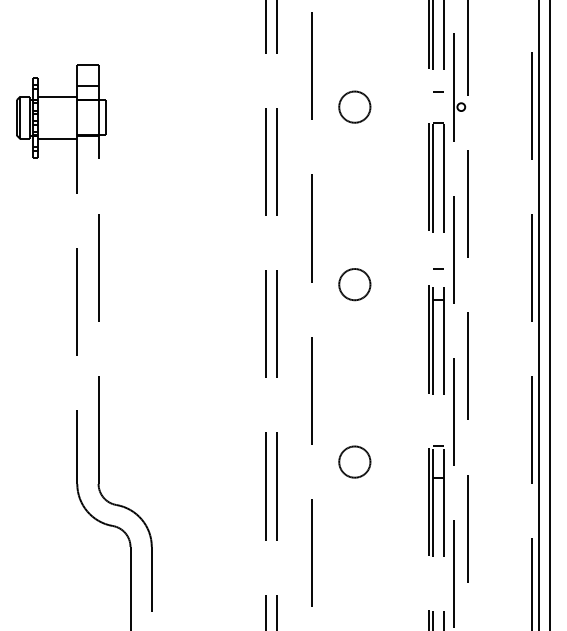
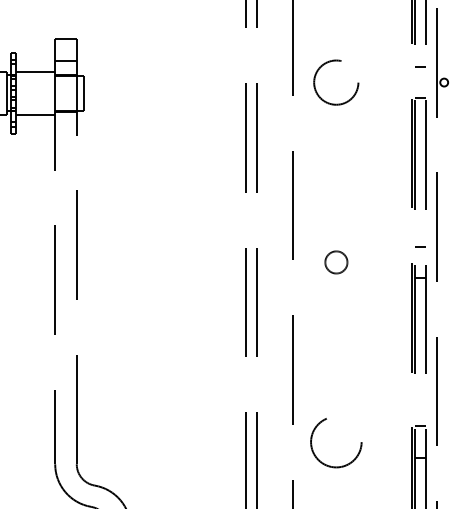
circle: (354, 106) -> (336, 81), size x1.4
circle: (354, 284) -> (336, 262), size x0.7
circle: (354, 461) -> (336, 441), size x1.6

